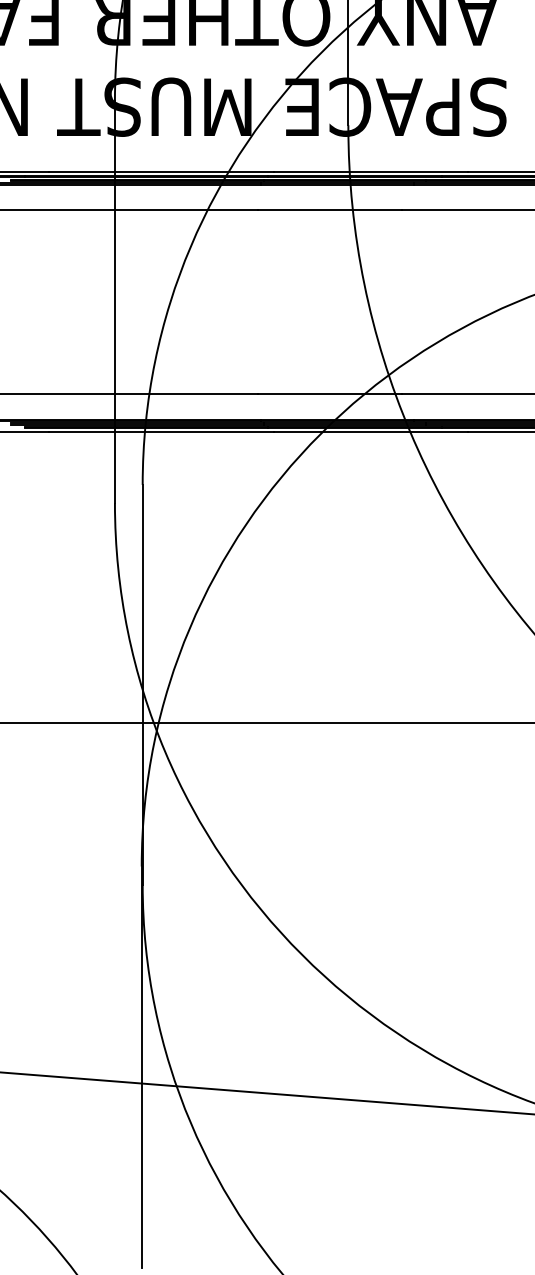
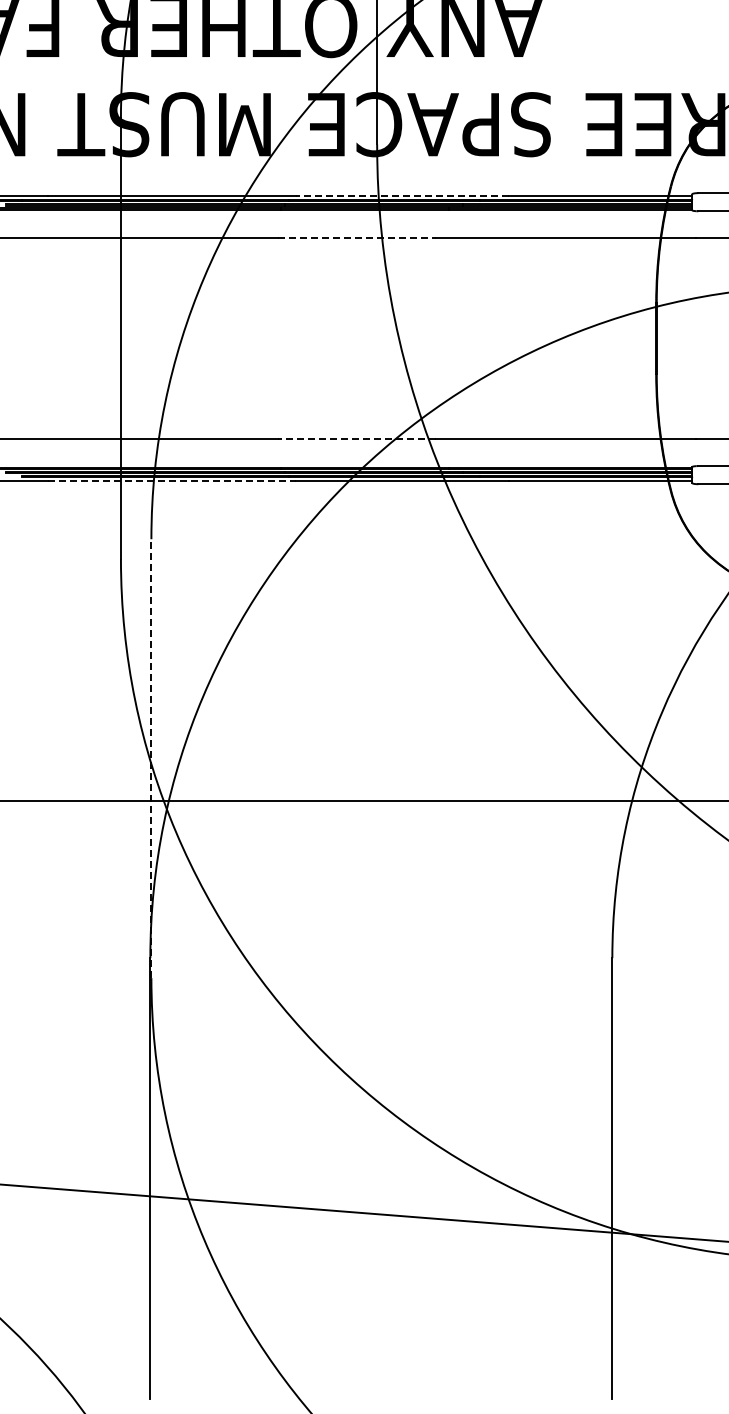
line: (370, 171) -> (401, 195), solid -> dashed
line: (329, 210) -> (356, 237), solid -> dashed
line: (329, 394) -> (356, 439), solid -> dashed
line: (161, 432) -> (172, 481), solid -> dashed
line: (142, 684) -> (151, 758), solid -> dashed

